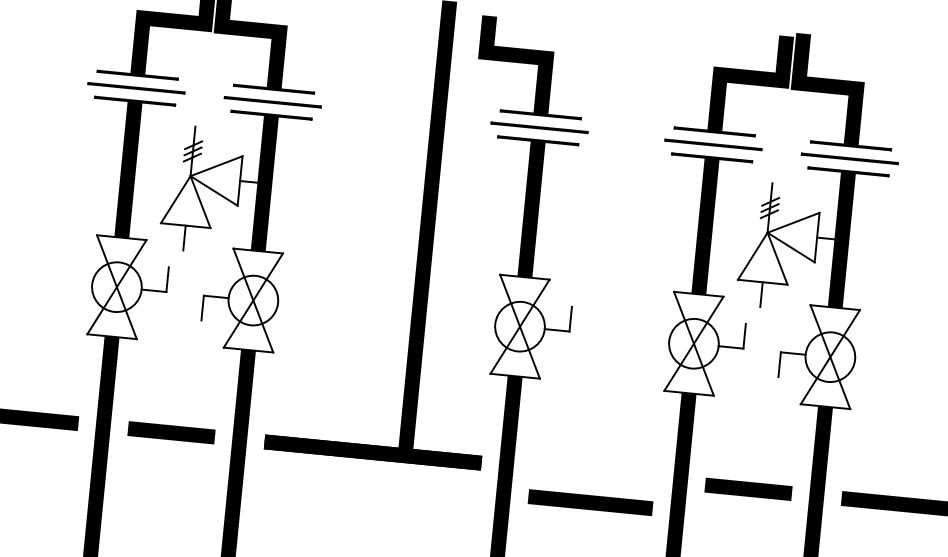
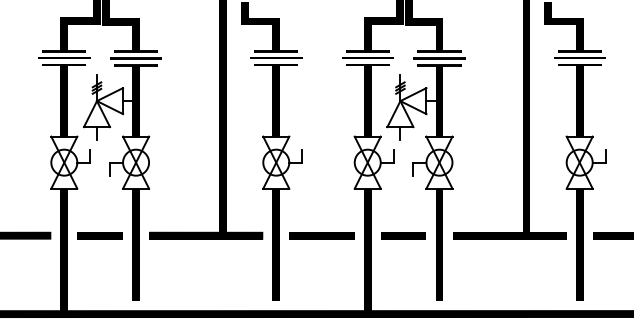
line: (589, 502) -> (321, 235), moved

